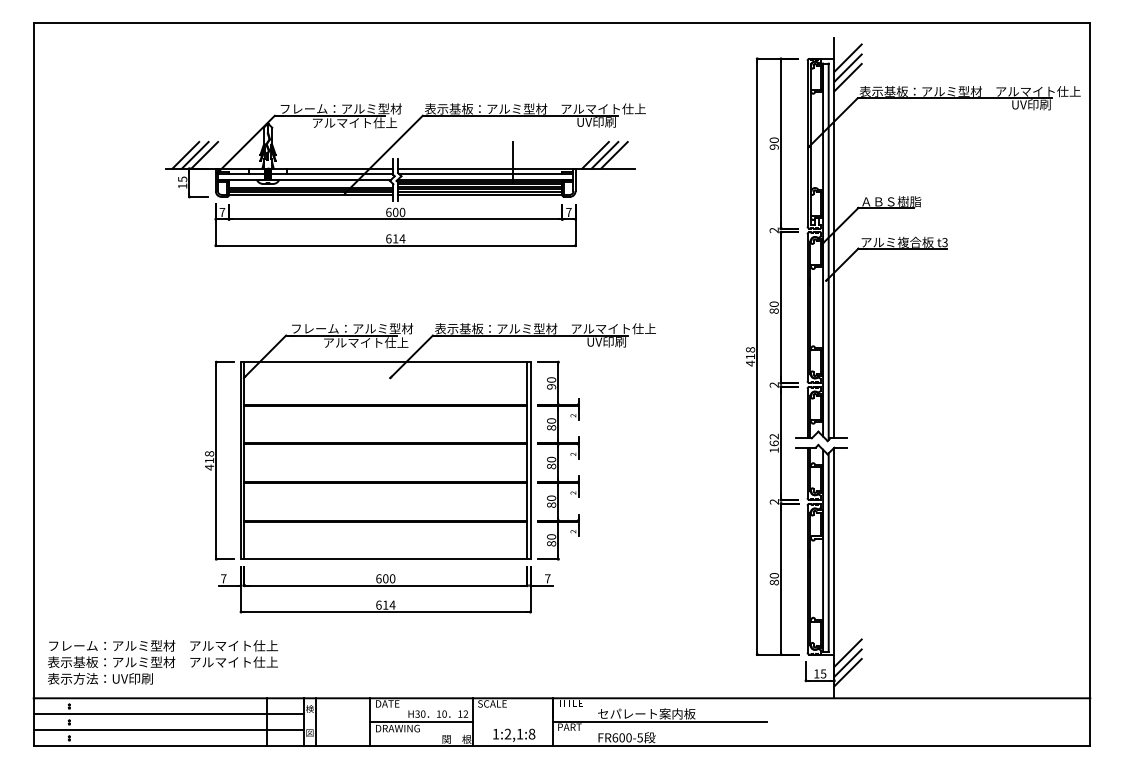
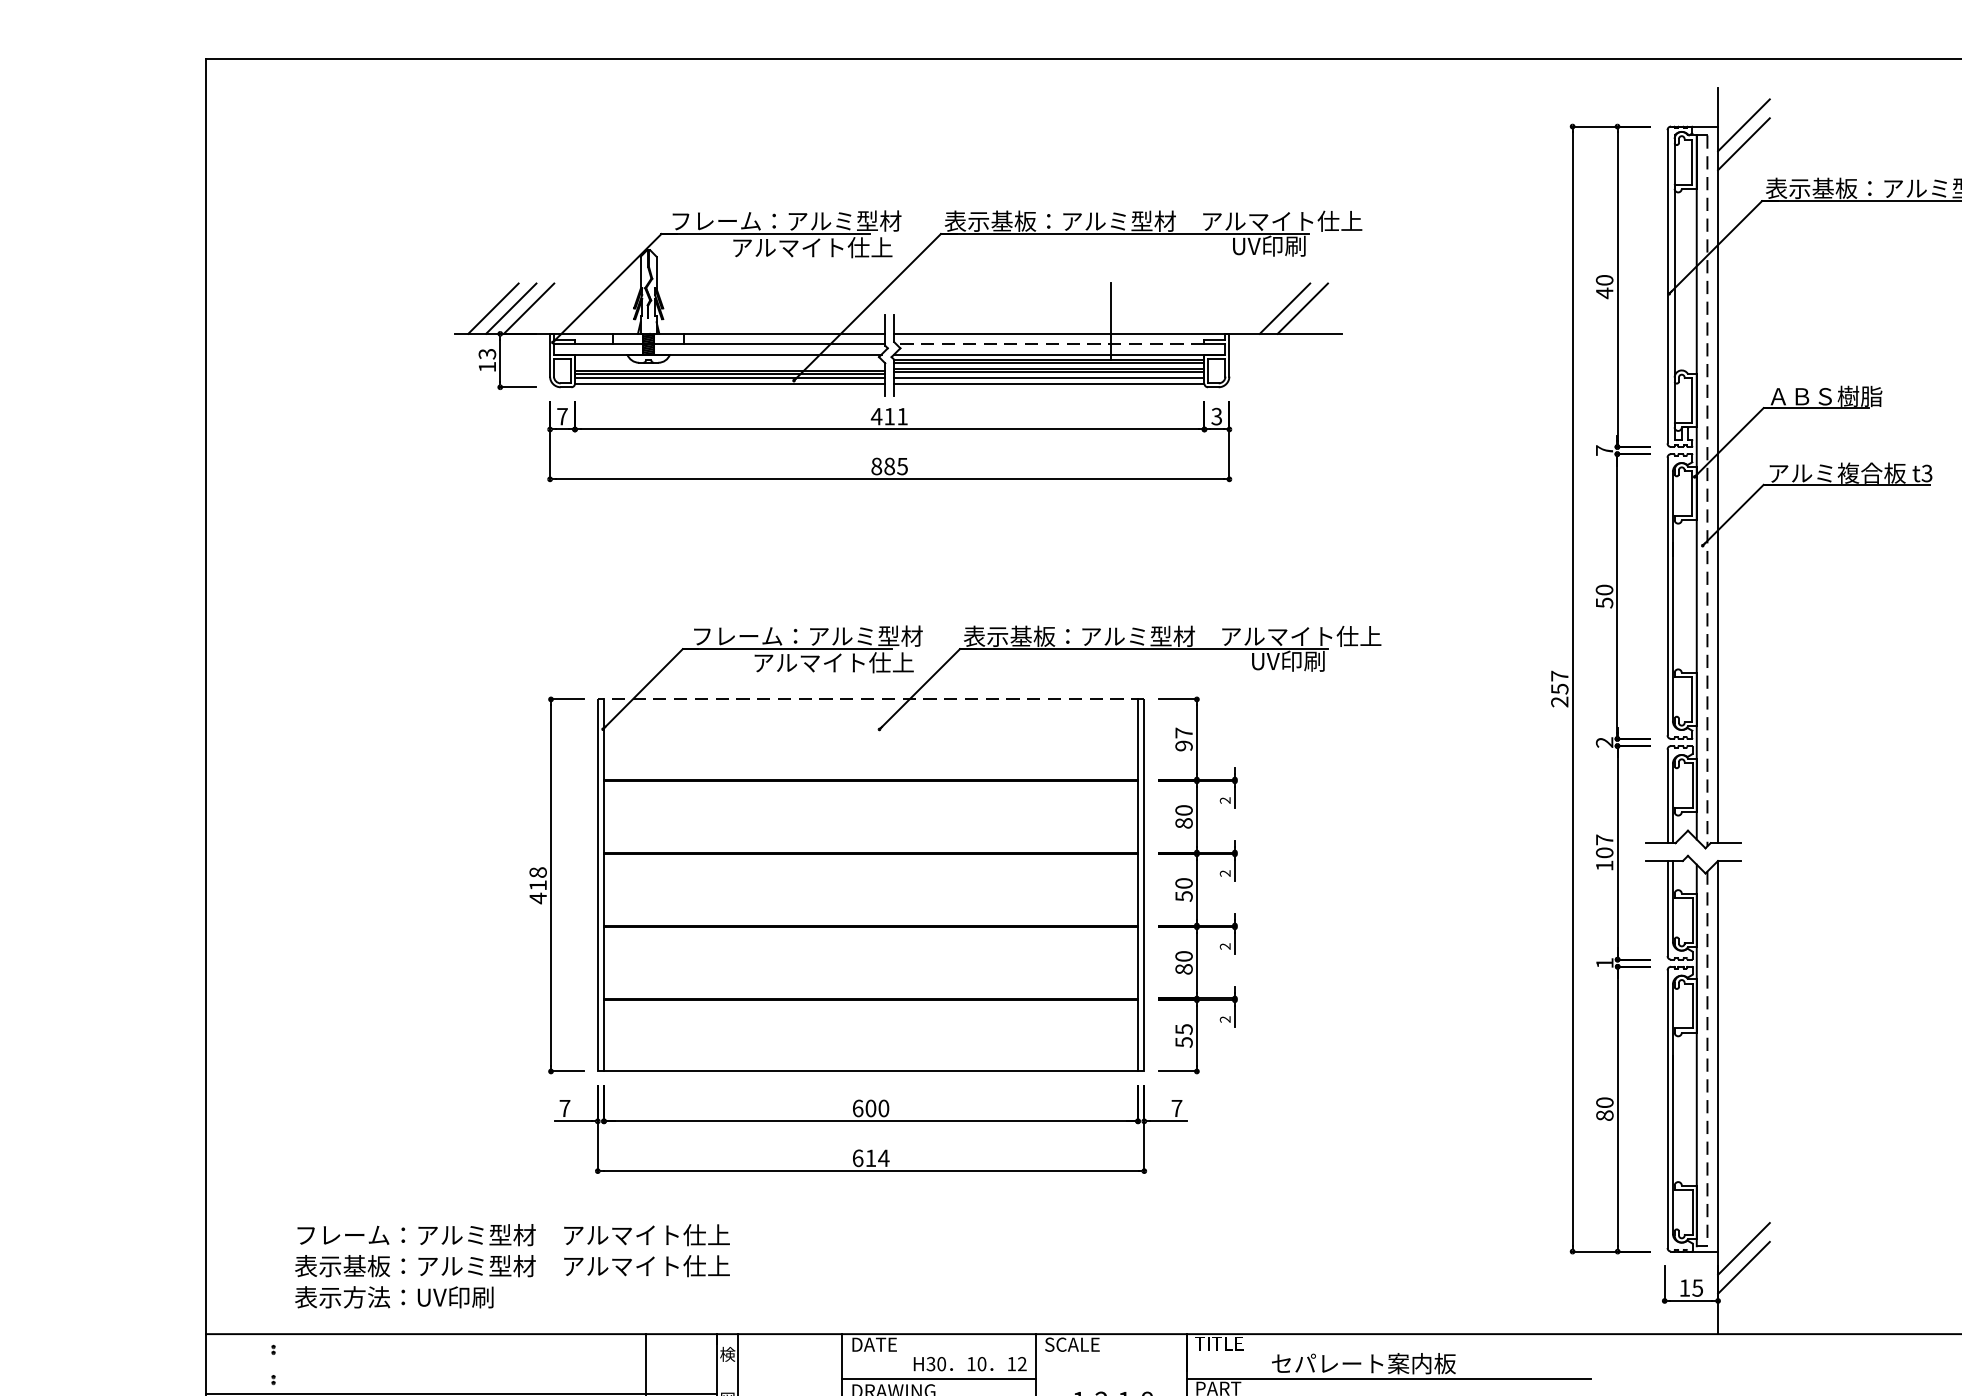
line: (847, 77) -> (1742, 161), removed
text: (773, 147) -> (1603, 293), 90 -> 40
line: (595, 154) -> (1267, 307), removed
line: (480, 173) -> (1049, 343), solid -> dashed
text: (182, 178) -> (487, 352), 15 -> 13
text: (395, 212) -> (889, 416), 600 -> 411
text: (568, 212) -> (1216, 416), 7 -> 3
text: (773, 230) -> (1603, 450), 2 -> 7
text: (395, 238) -> (889, 465), 614 -> 885
line: (828, 252) -> (1707, 492), solid -> dashed
text: (773, 310) -> (1603, 601), 80 -> 50
text: (750, 356) -> (1559, 688), 418 -> 257
line: (385, 362) -> (870, 699), solid -> dashed
text: (551, 379) -> (1183, 732), 90 -> 97
text: (773, 439) -> (1603, 845), 162 -> 107
text: (551, 466) -> (1183, 896), 80 -> 50
text: (773, 501) -> (1603, 962), 2 -> 1
text: (551, 540) -> (1183, 1036), 80 -> 55
line: (828, 553) -> (1707, 1060), solid -> dashed
text: (162, 662) -> (511, 1266), moved
line: (847, 672) -> (1742, 1285), removed
line: (168, 714) -> (460, 1364), removed

